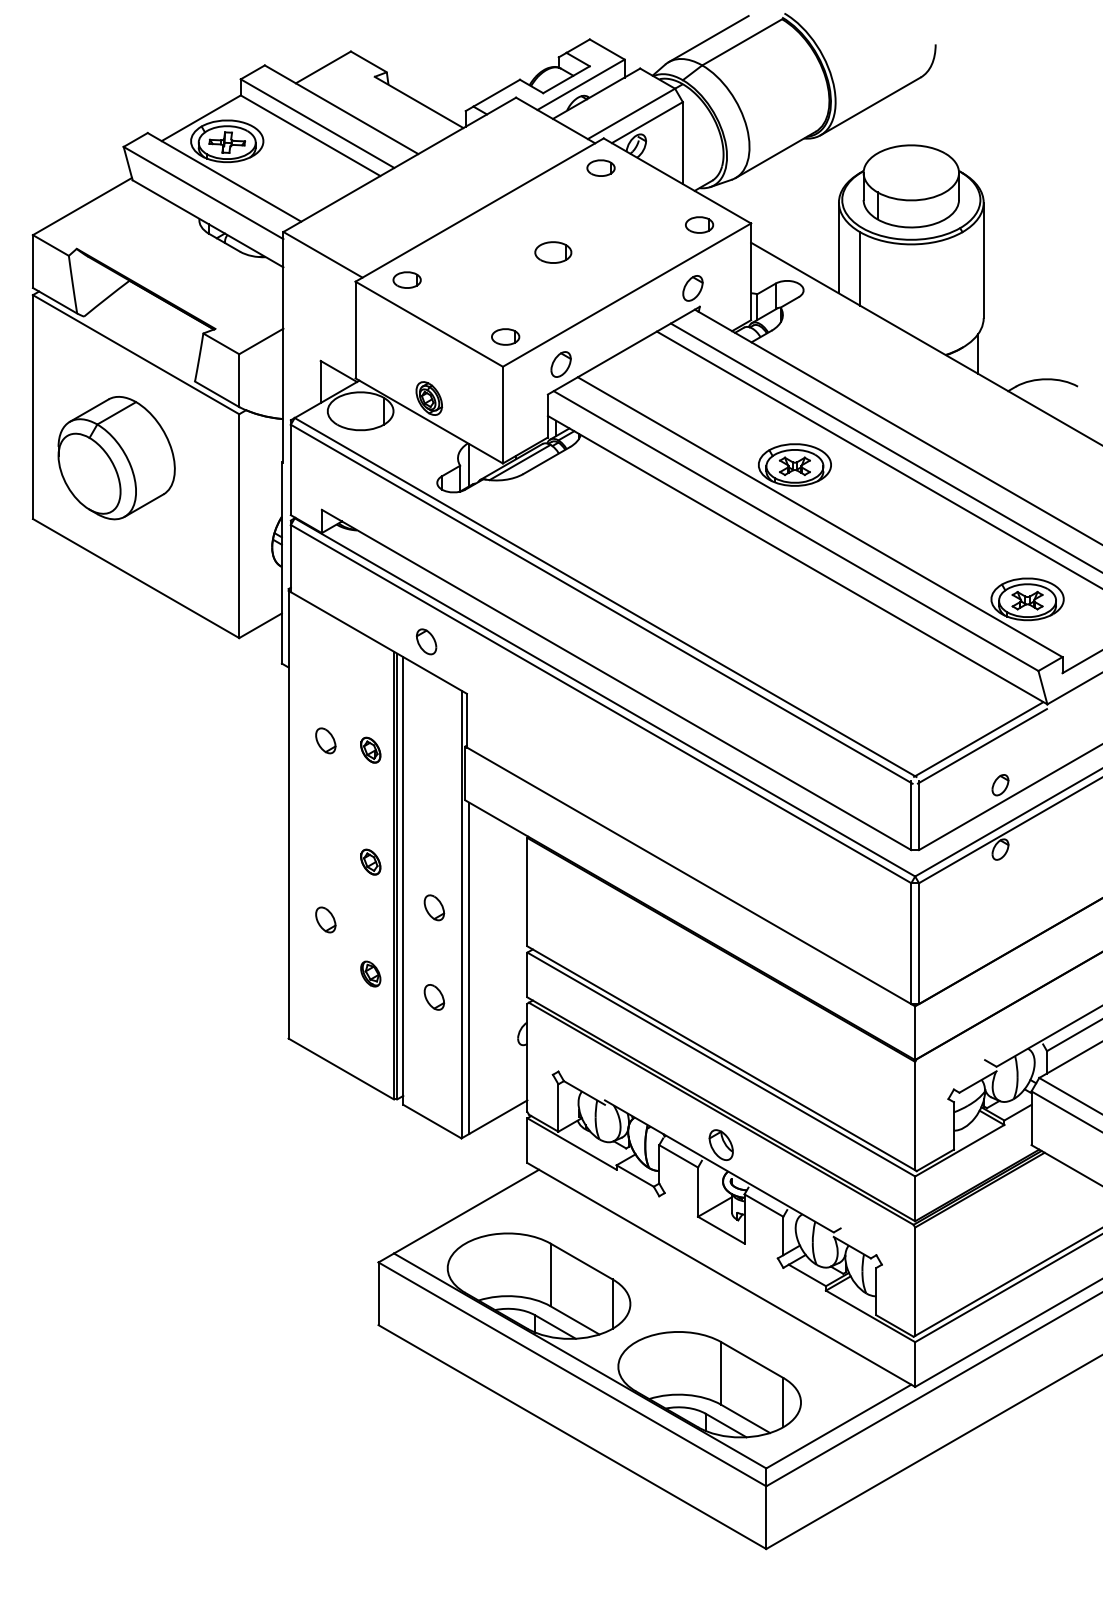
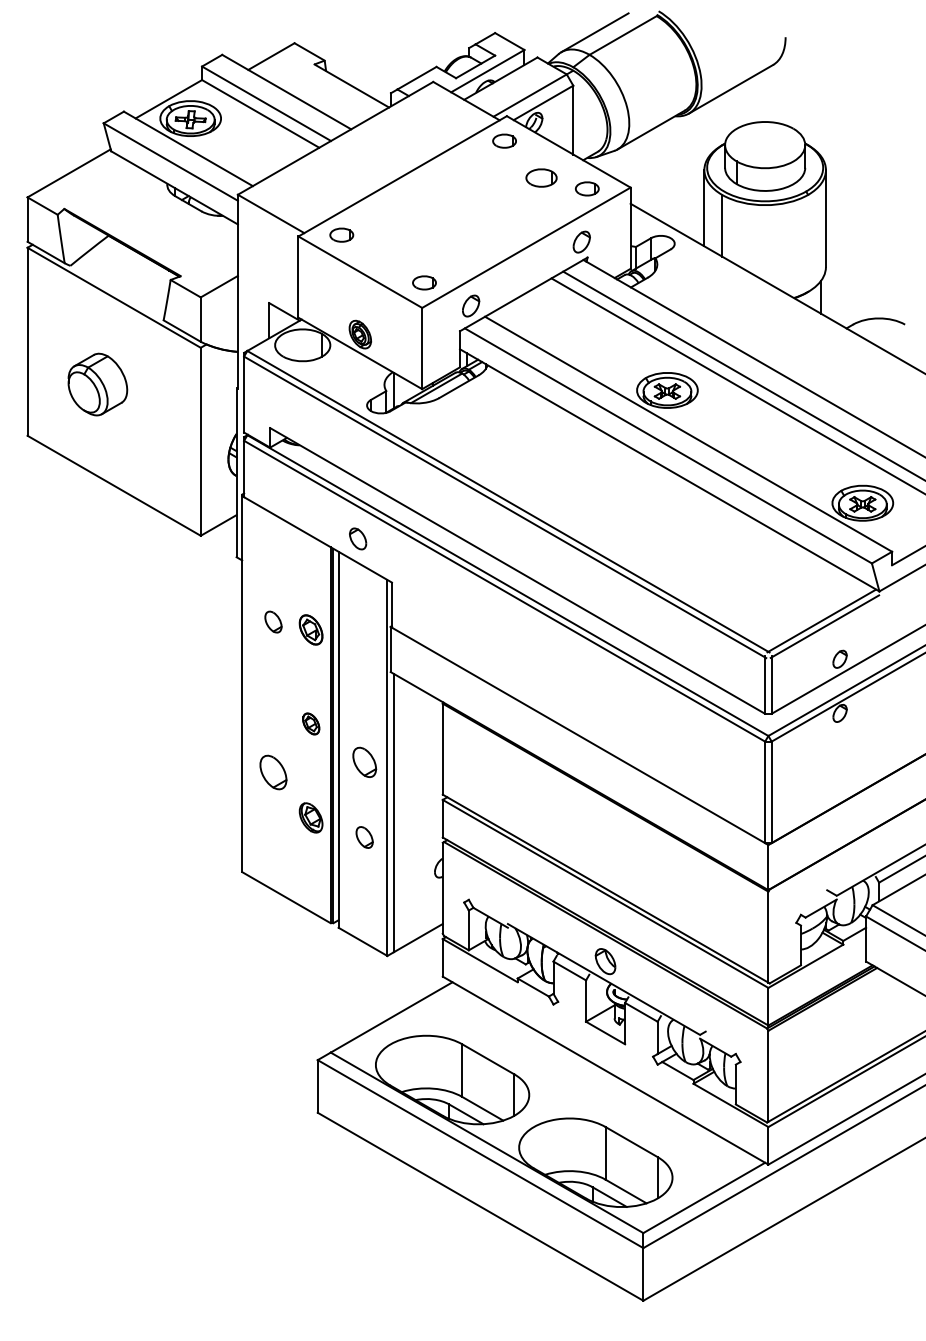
part: (553, 251) -> (541, 177), moved
part: (116, 457) -> (97, 384), size x0.6
part: (371, 749) -> (311, 629), size x1.4
part: (434, 906) -> (364, 761), size x1.4
part: (325, 919) -> (273, 772), size x1.6
part: (371, 973) -> (311, 817), size x1.4

